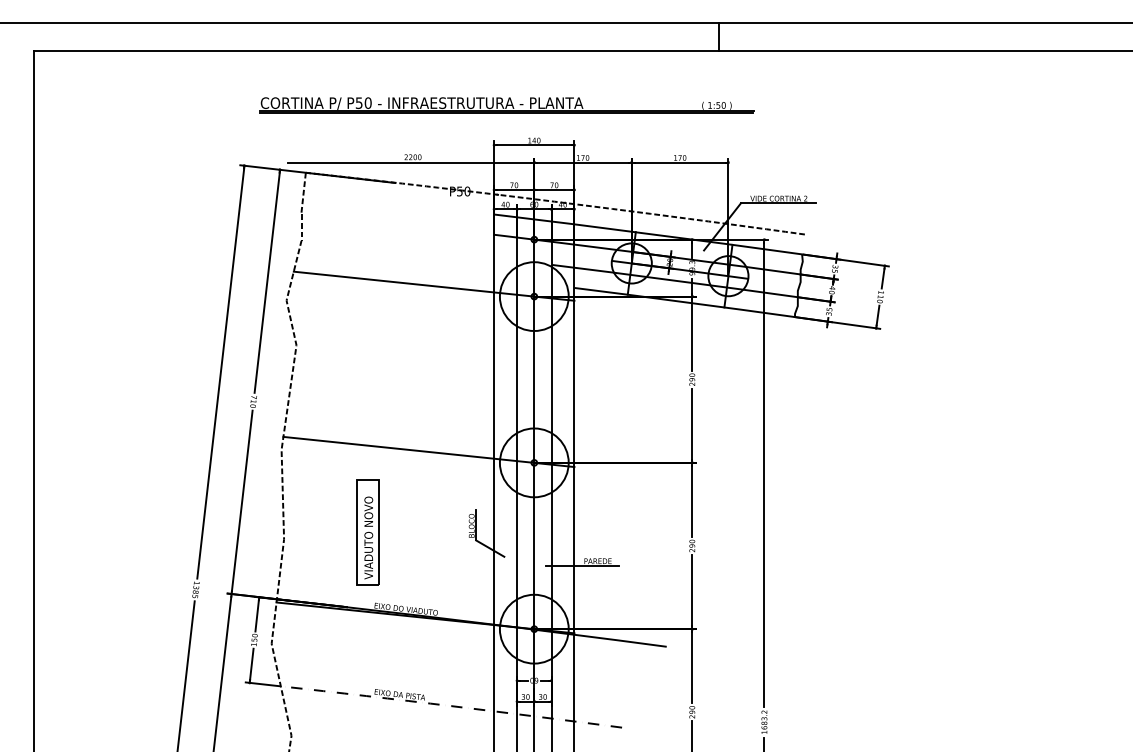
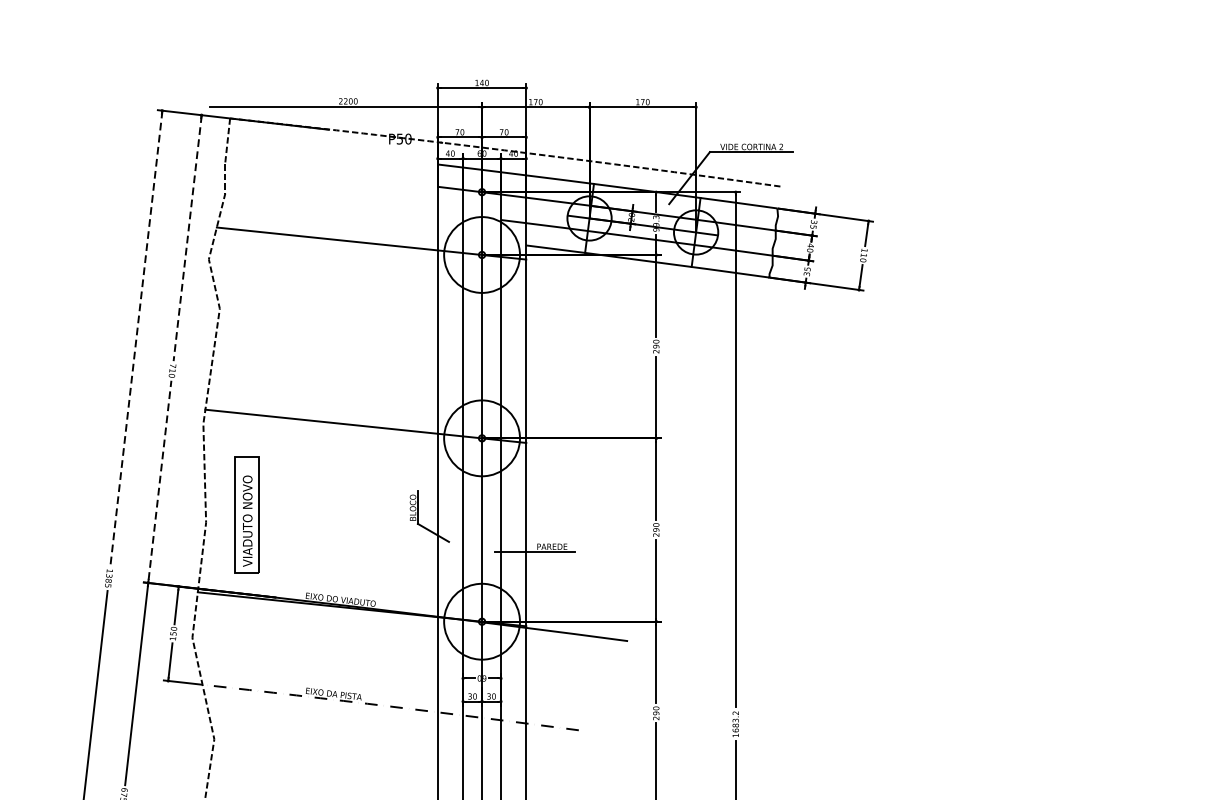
part: (506, 105) -> (451, 44), removed
line: (267, 281) -> (187, 238), solid -> dashed
line: (220, 372) -> (136, 338), solid -> dashed
line: (242, 500) -> (160, 479), solid -> dashed
part: (367, 532) -> (246, 515), moved

